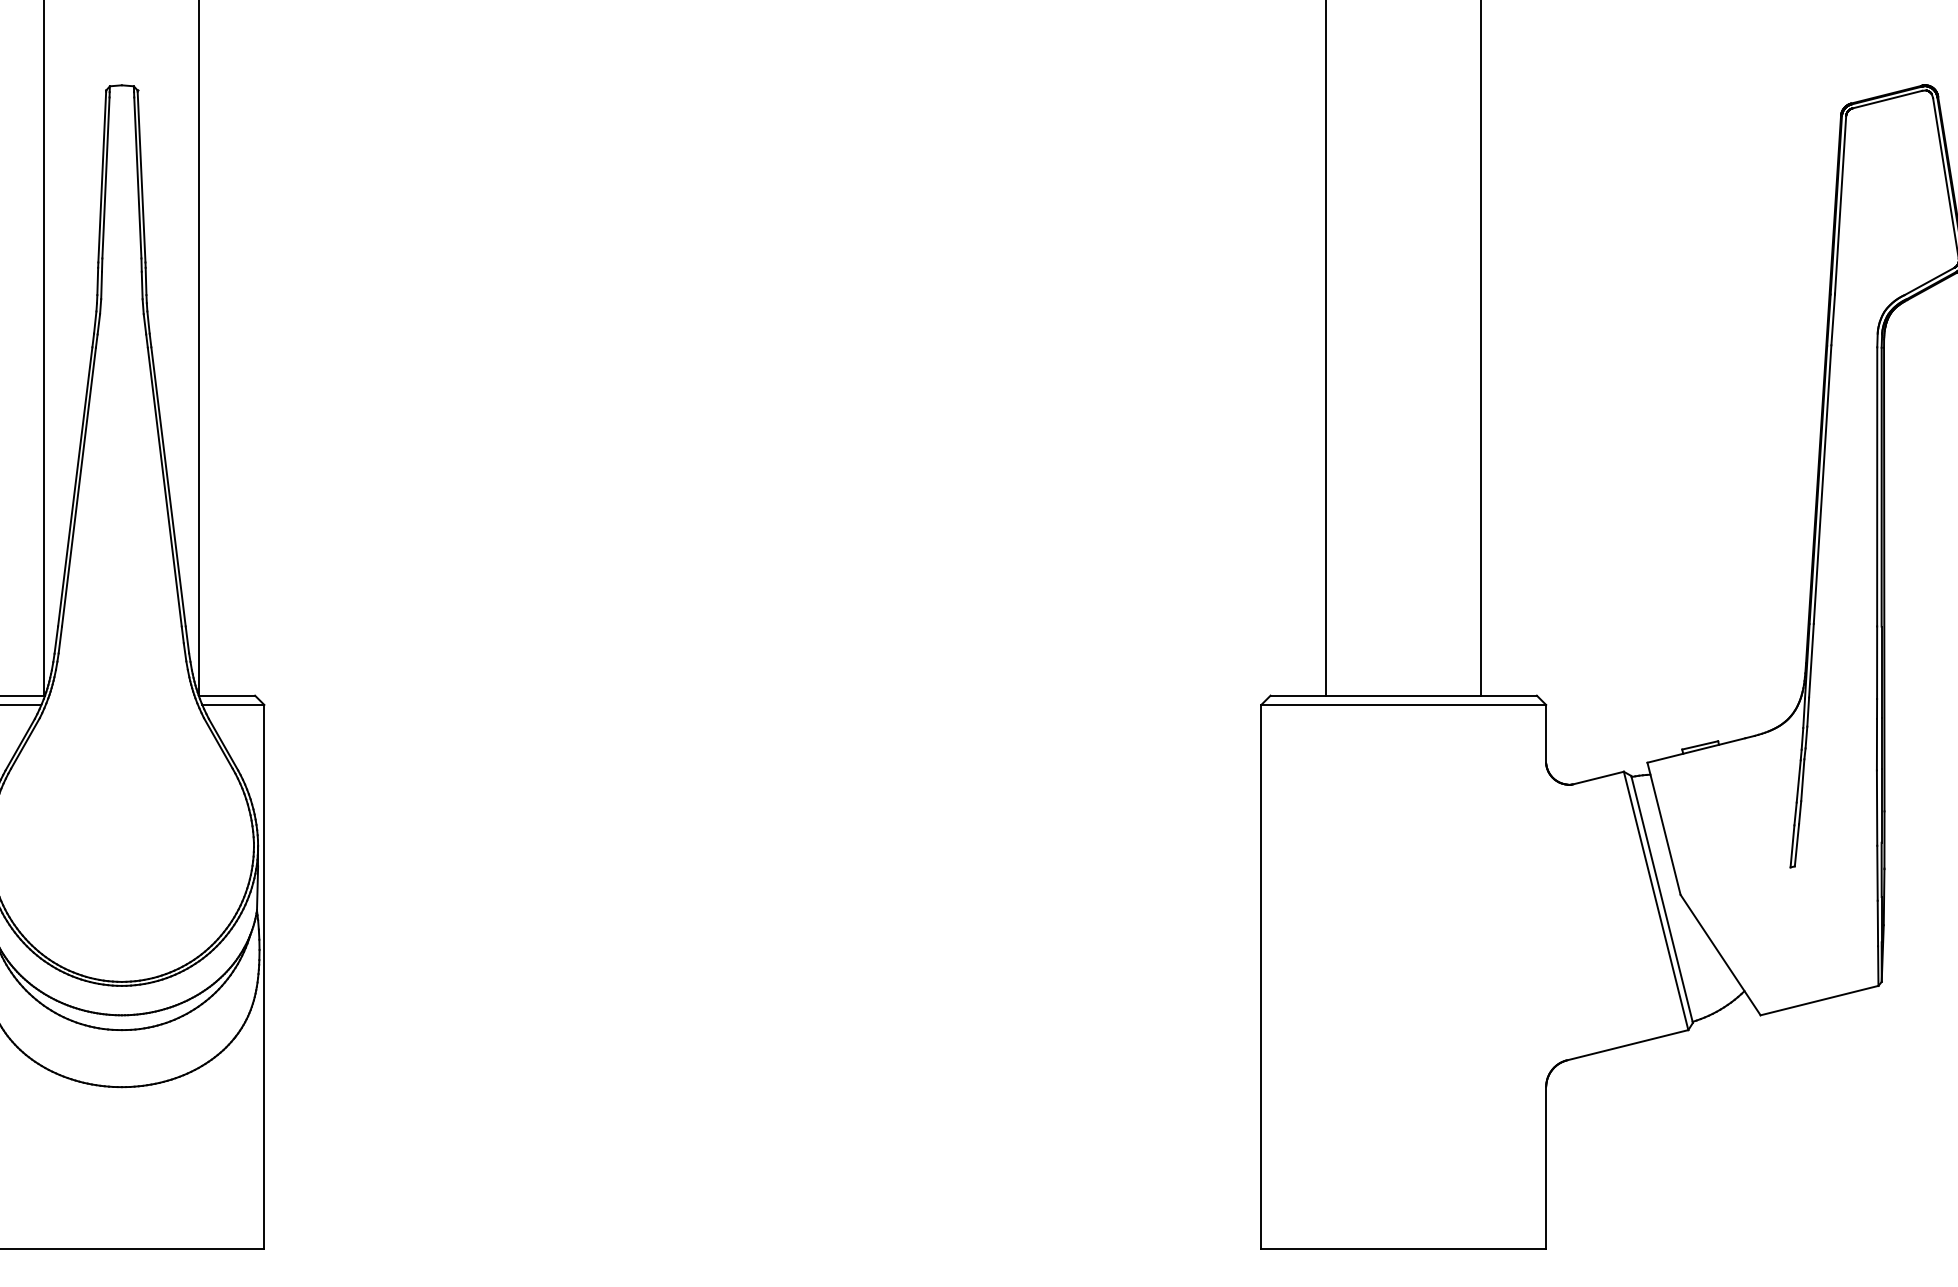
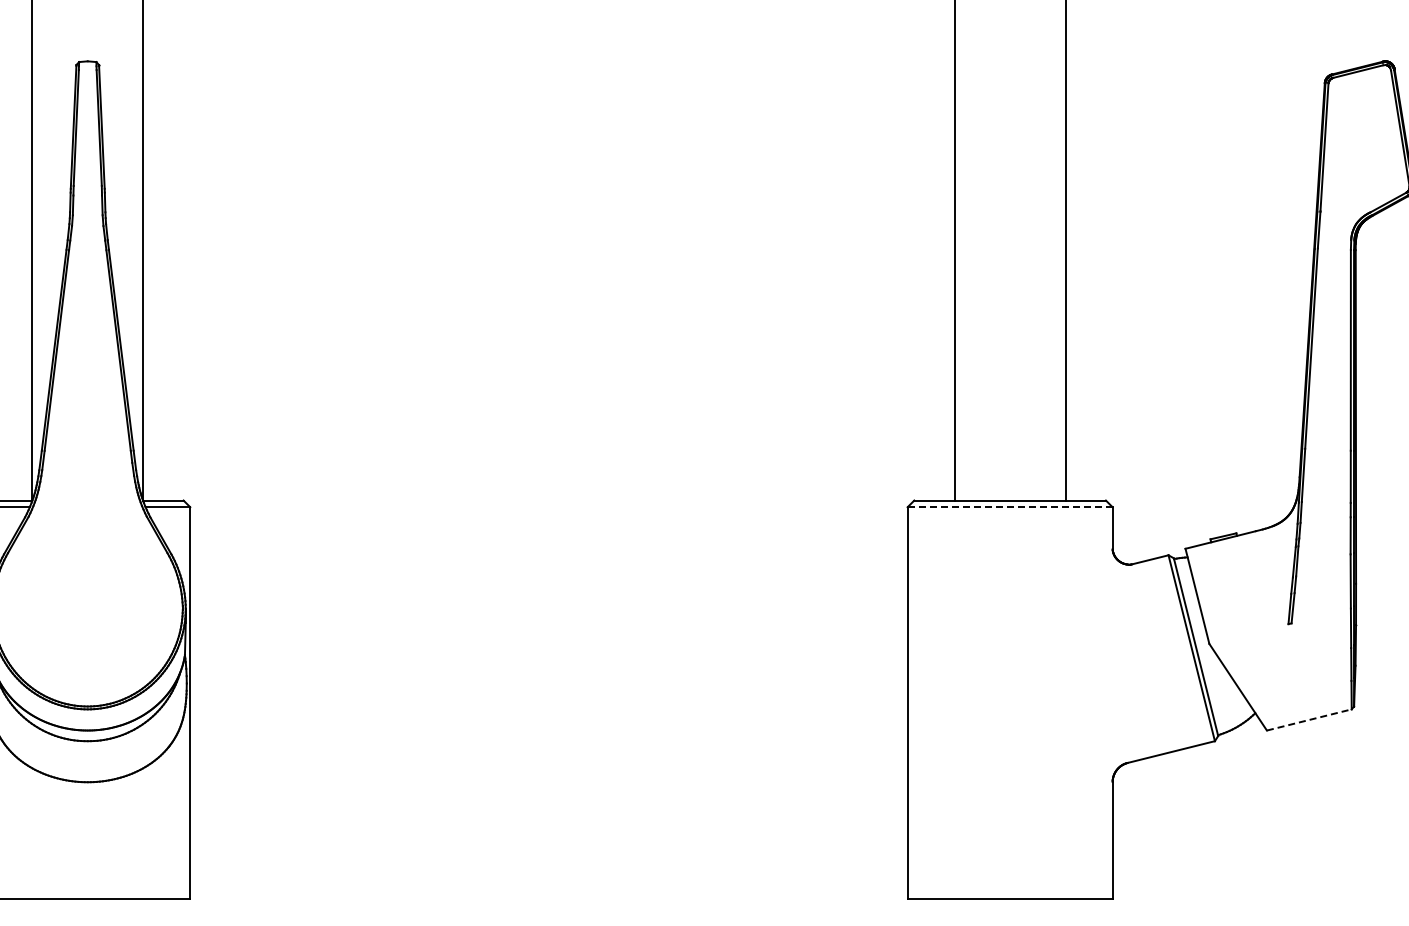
line: (1404, 705) -> (1010, 507), solid -> dashed
line: (1819, 999) -> (1309, 719), solid -> dashed

